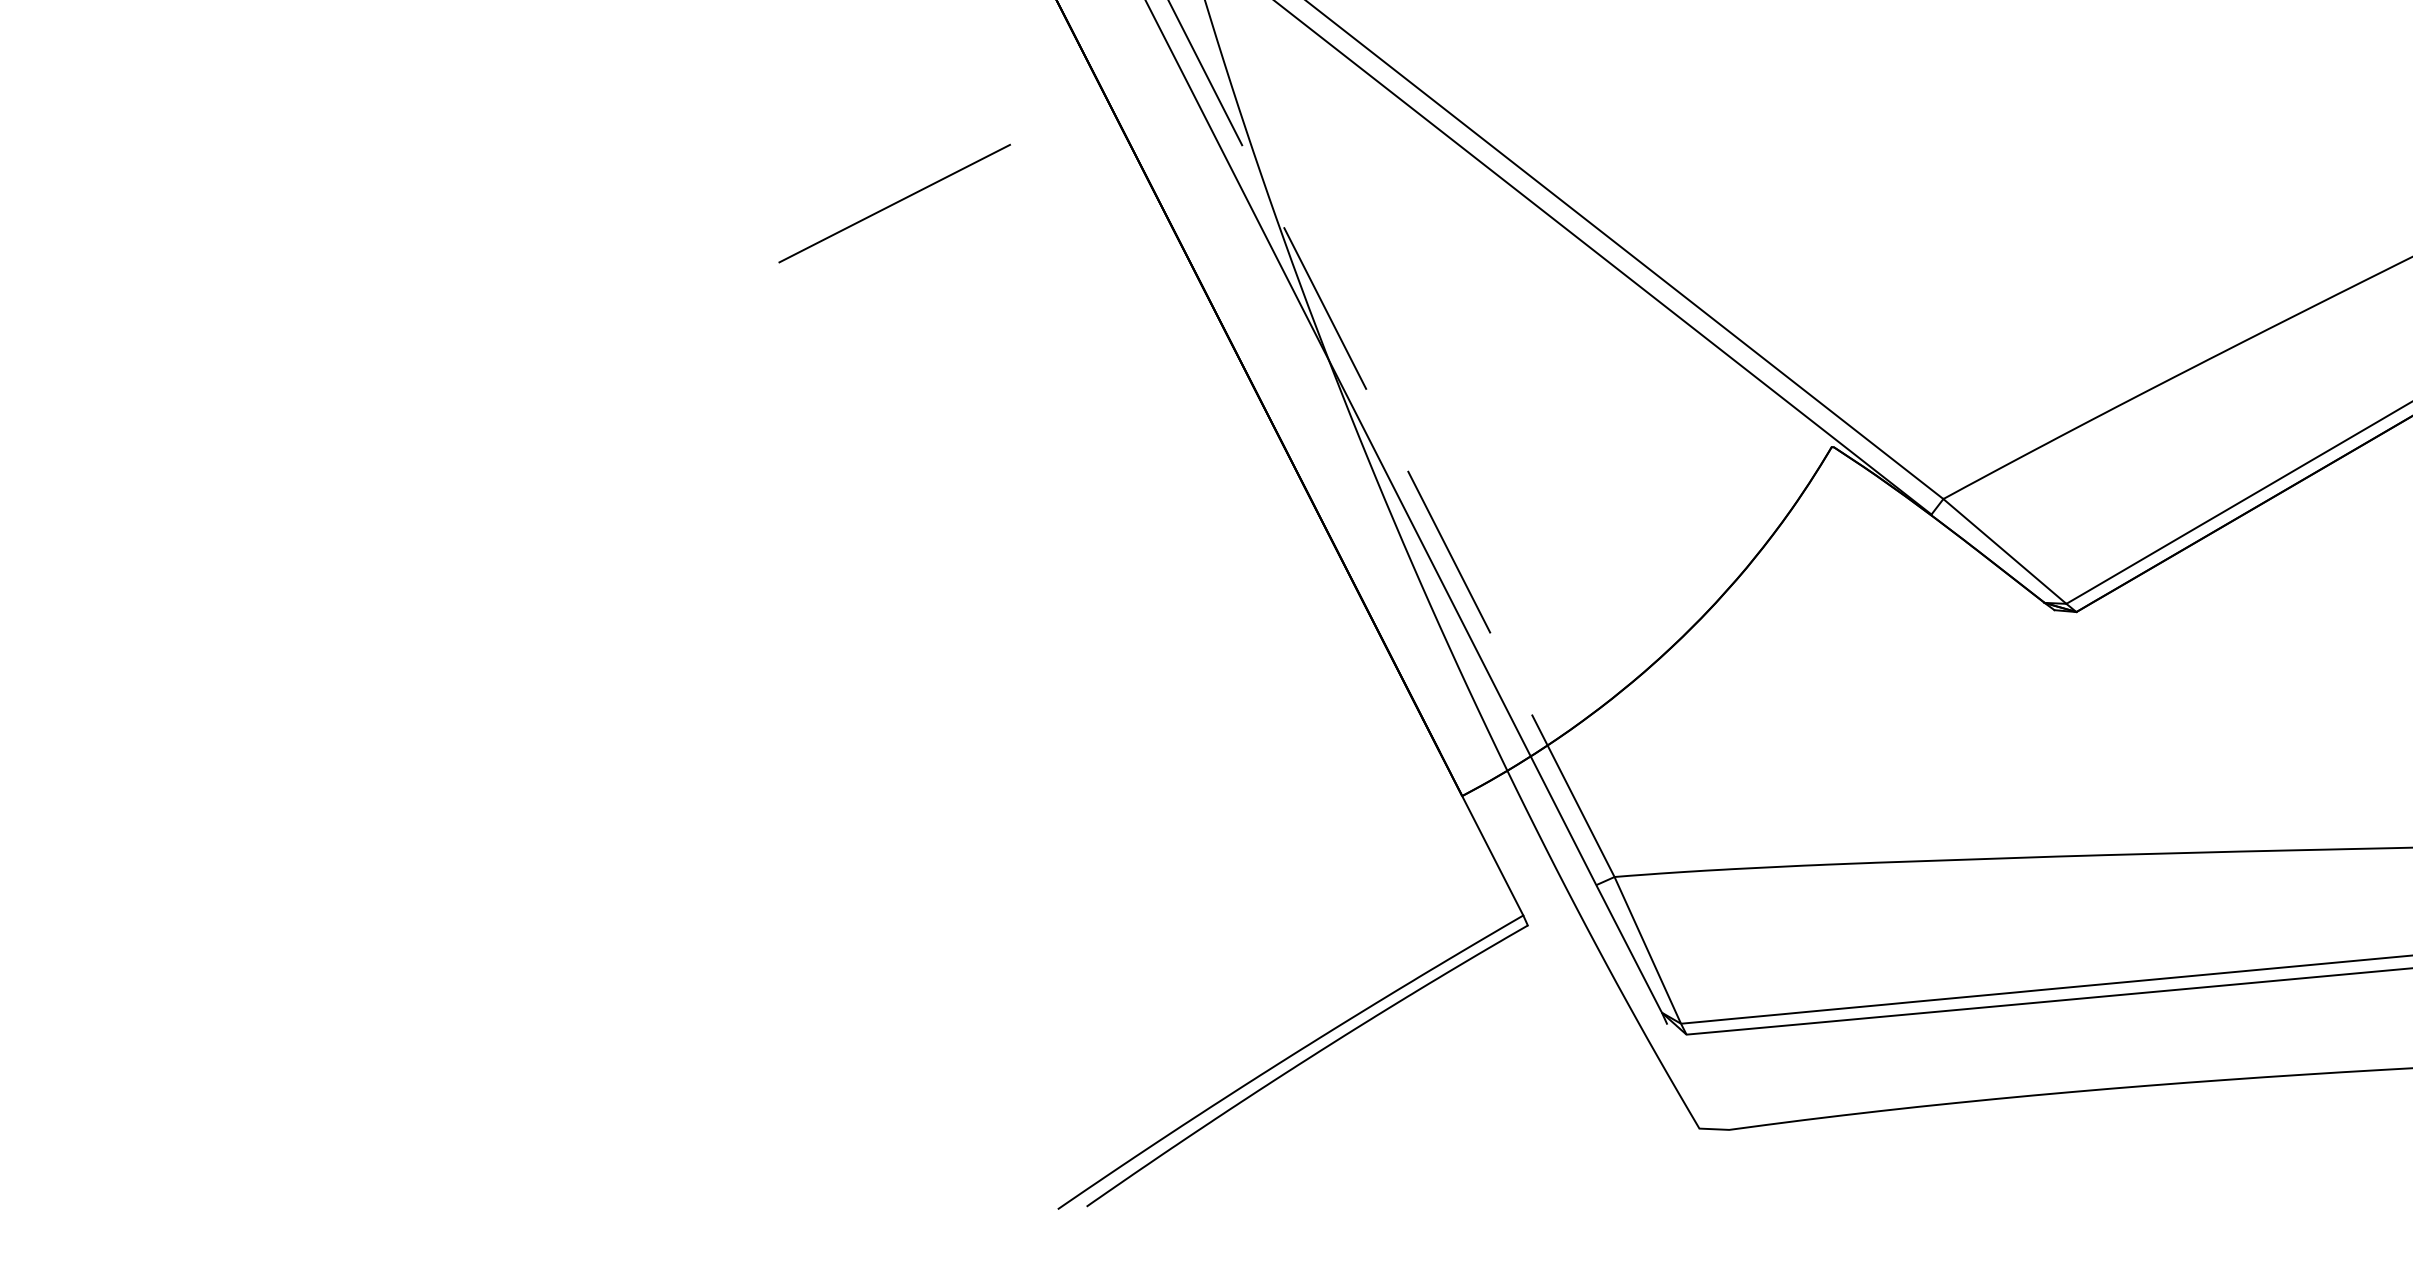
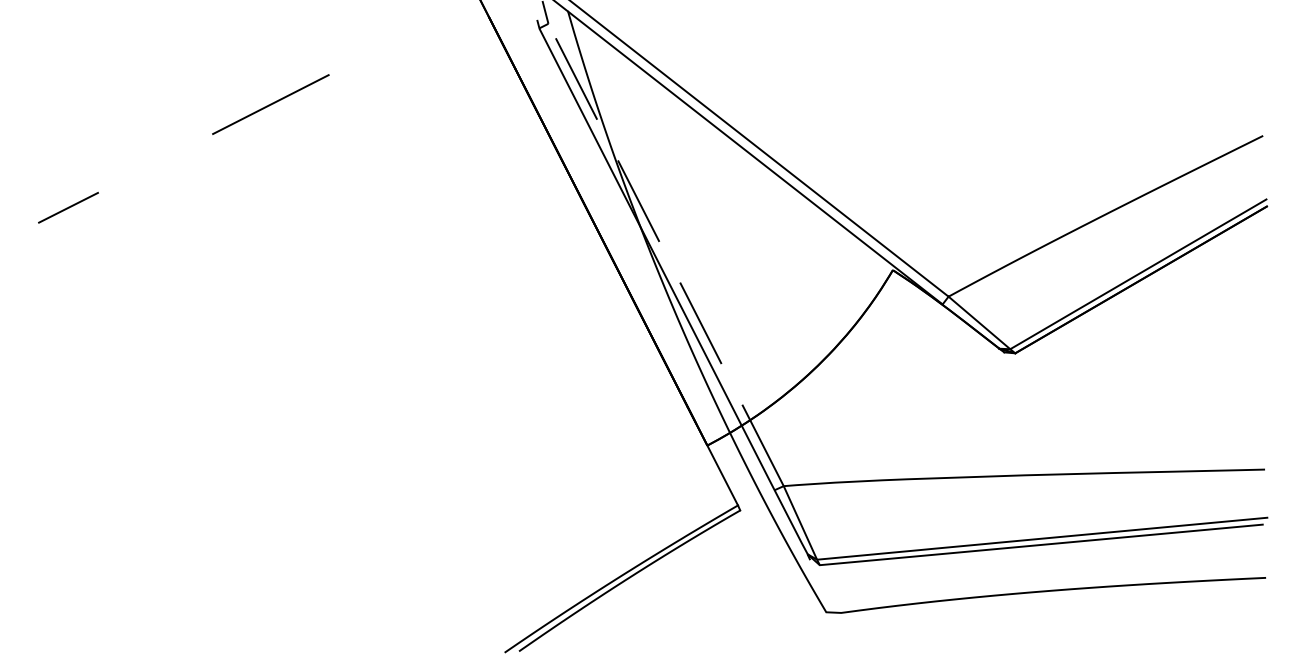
line: (893, 203) -> (270, 104), moved
line: (187, 321) -> (68, 207), added

